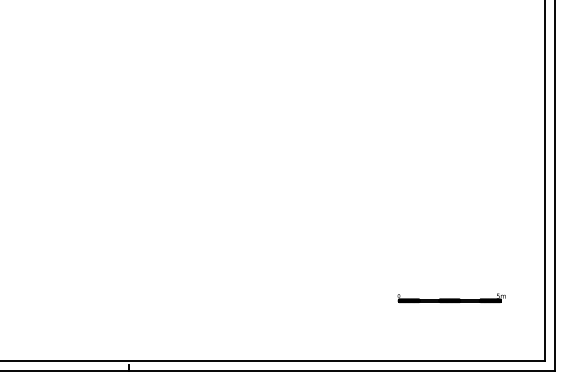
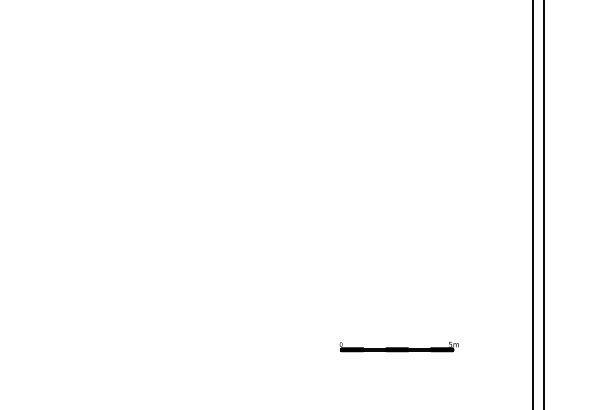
part: (451, 298) -> (399, 347), moved

